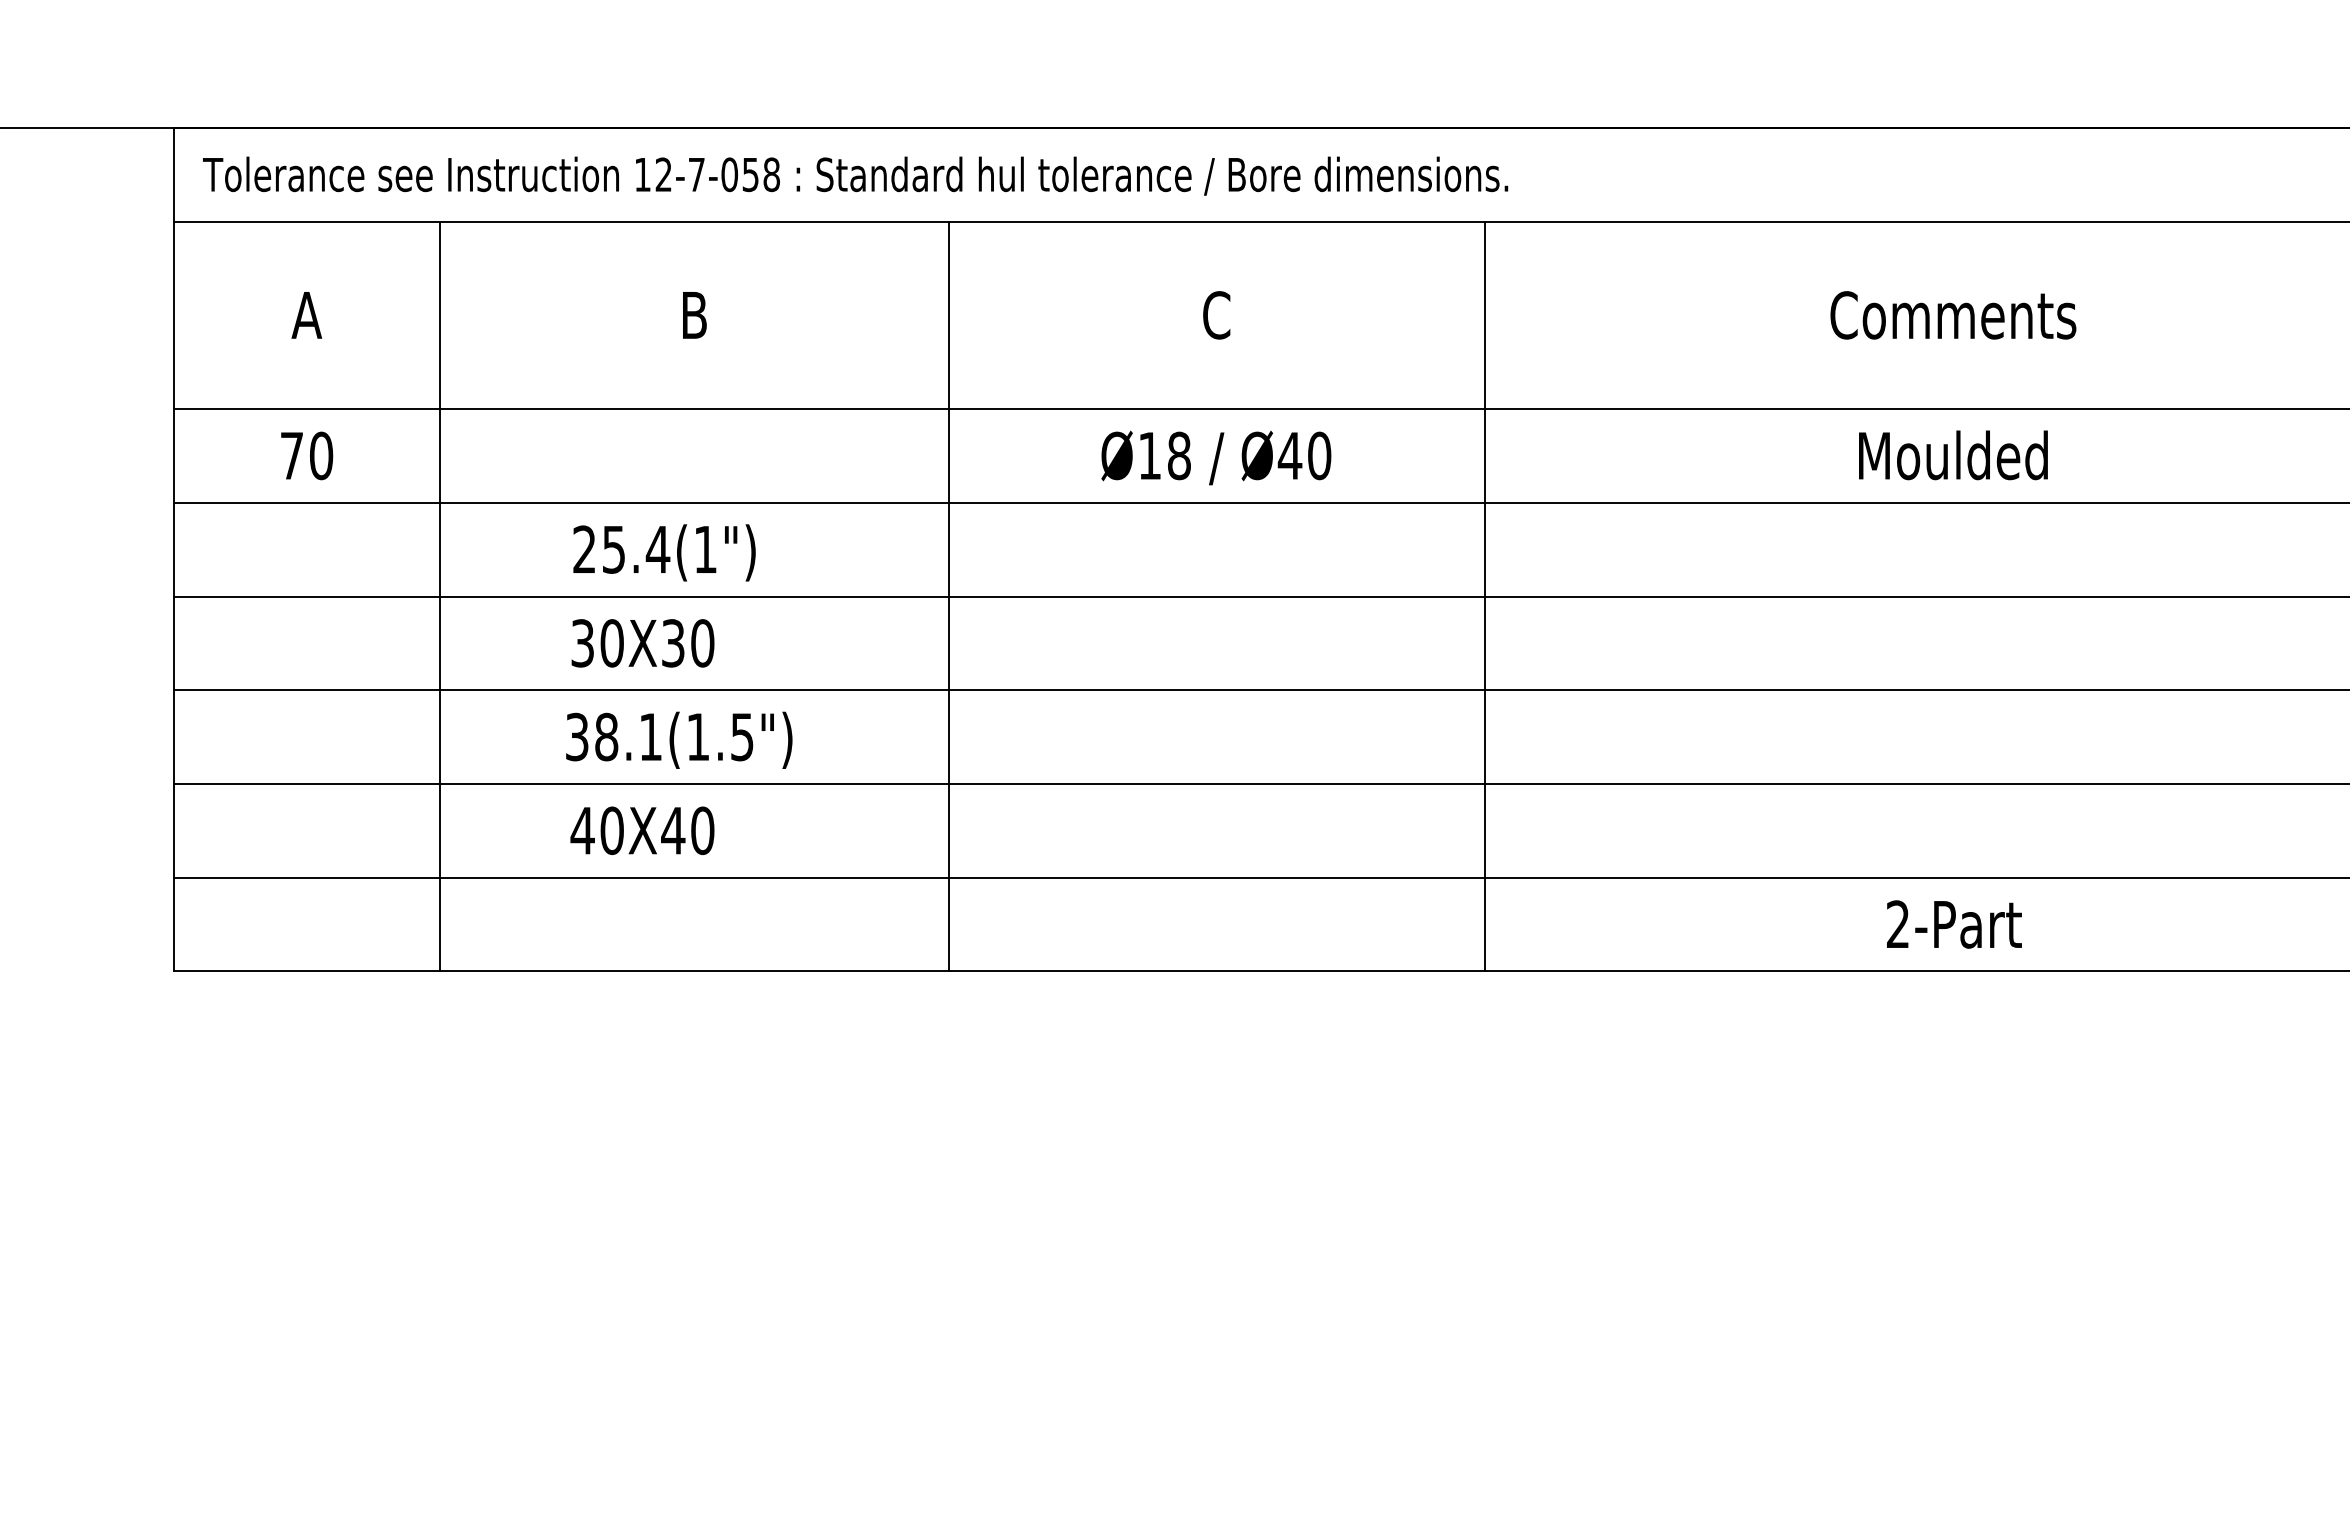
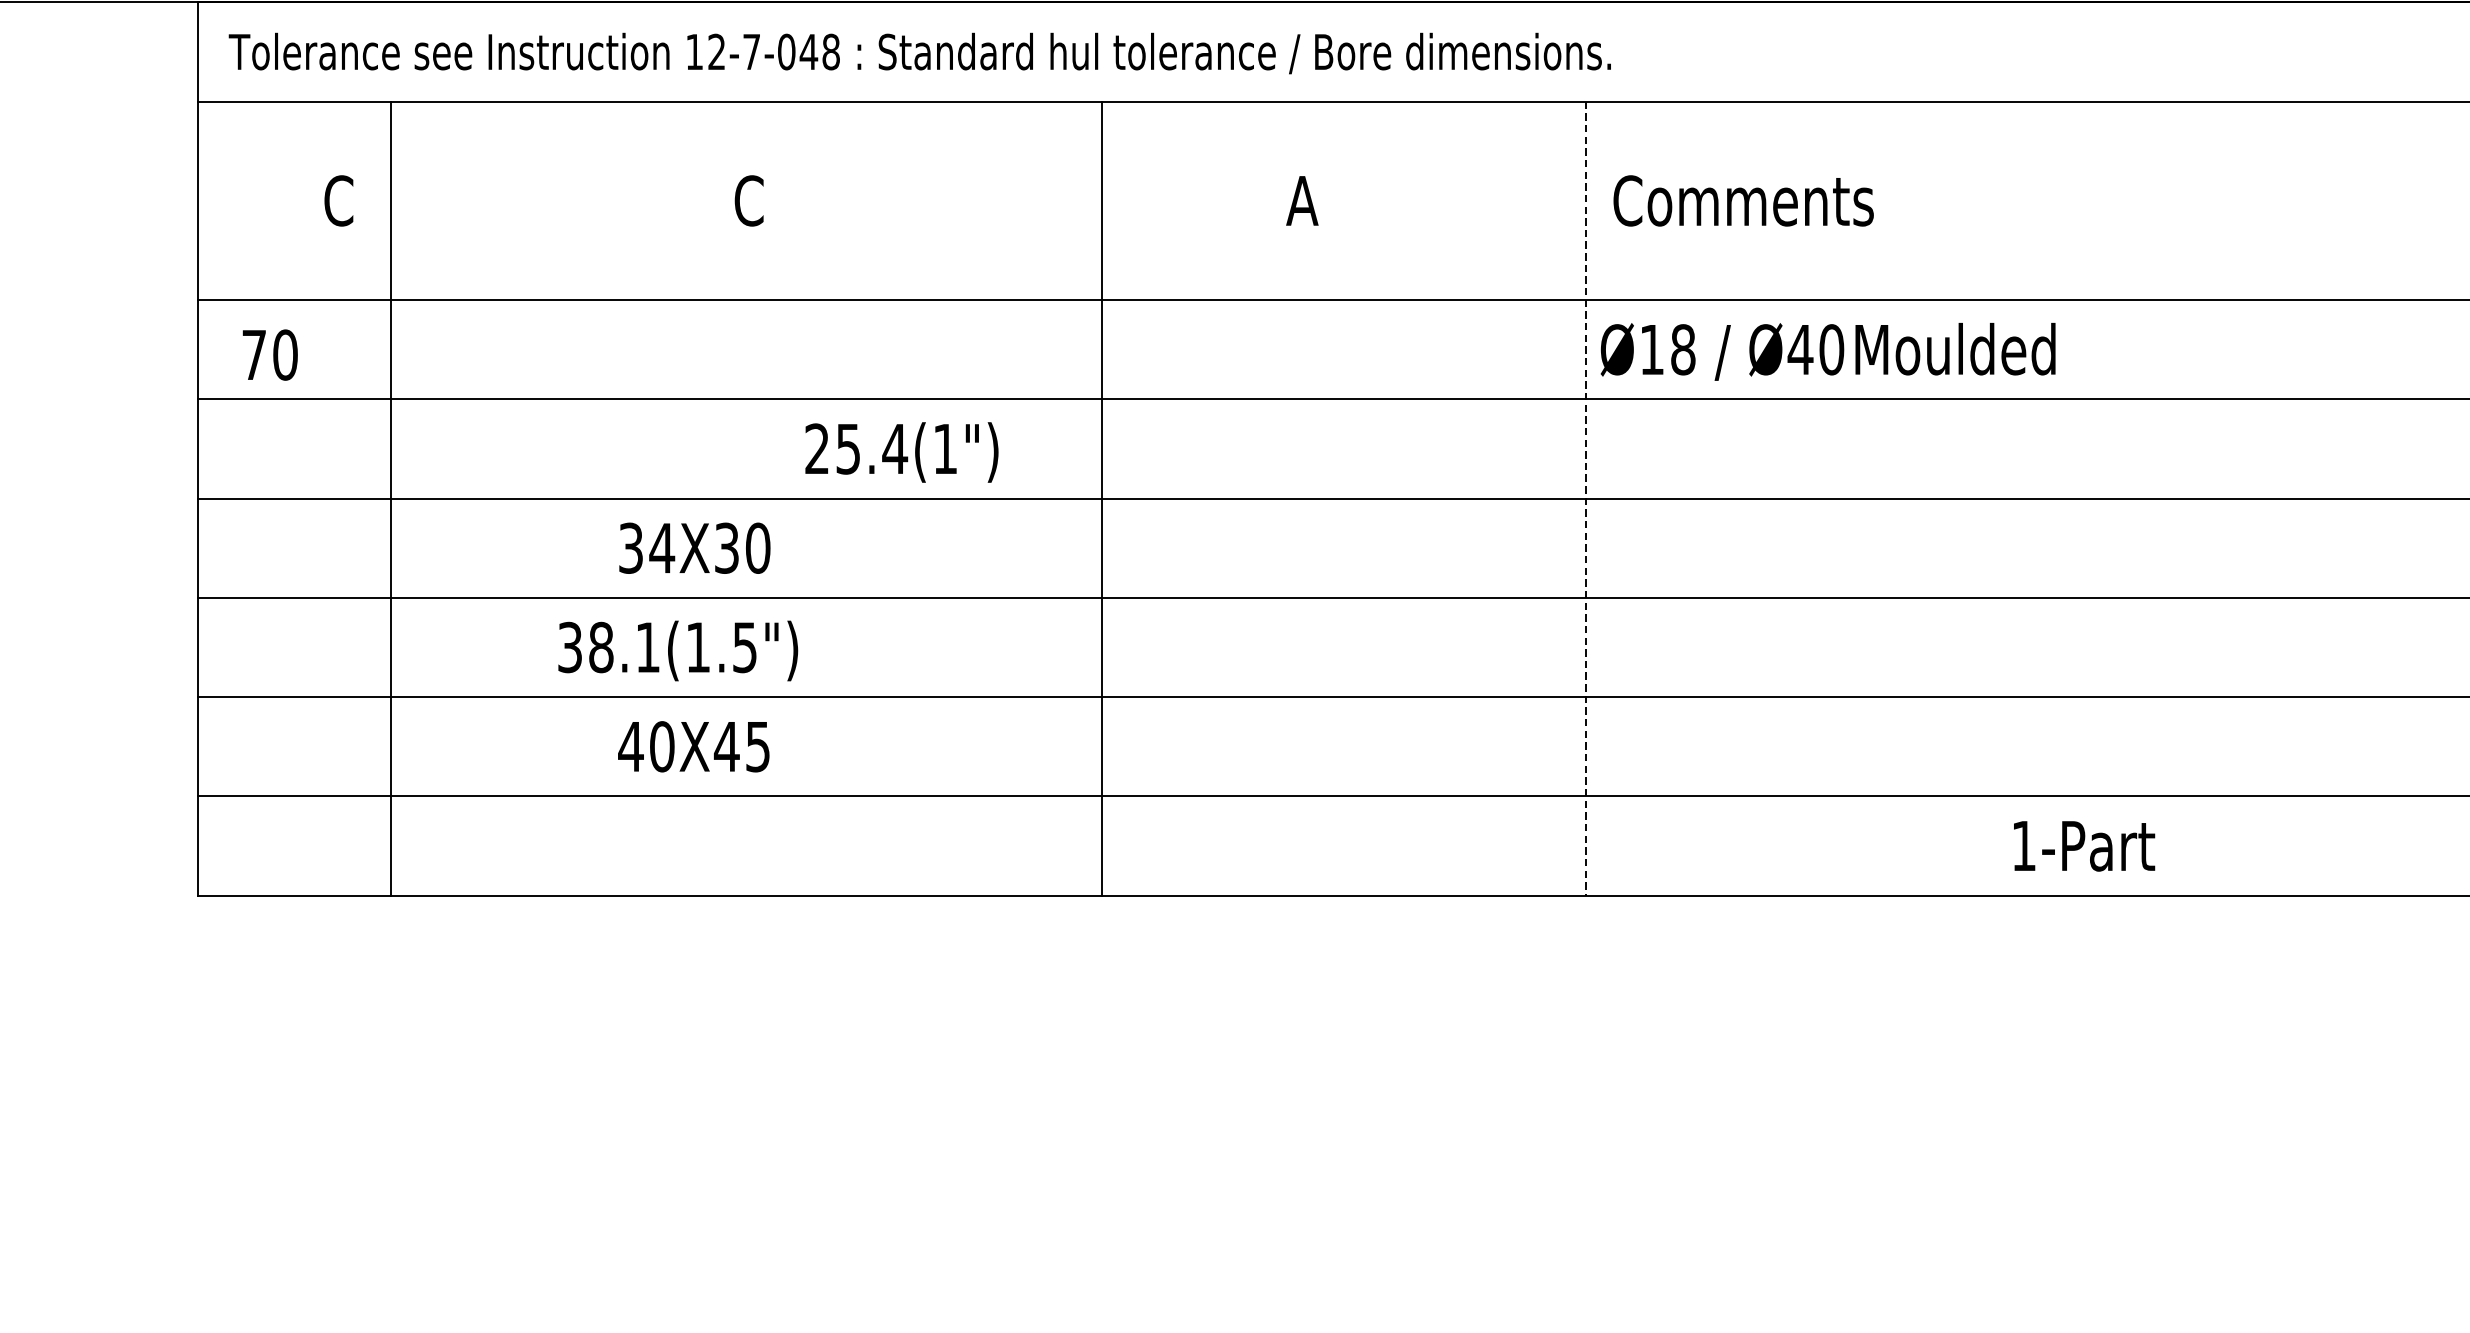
text: (750, 175) -> (808, 52), 12-7-058 -> 12-7-048
text: (306, 315) -> (338, 201), A -> C
text: (693, 315) -> (748, 201), B -> C
text: (1216, 315) -> (1302, 201), C -> A
text: (1953, 315) -> (1743, 201), moved
text: (307, 455) -> (270, 354), moved
text: (1953, 455) -> (1955, 349), moved
text: (1216, 457) -> (1722, 351), moved
text: (664, 552) -> (901, 452), moved
line: (439, 596) -> (390, 498), moved
line: (948, 596) -> (1102, 498), moved
line: (1484, 596) -> (1585, 498), solid -> dashed
text: (611, 643) -> (661, 548), 30X30 -> 34X30
text: (679, 739) -> (678, 650), moved
text: (702, 830) -> (757, 746), 40X40 -> 40X45
text: (1897, 923) -> (2023, 844), 2-Part -> 1-Part

